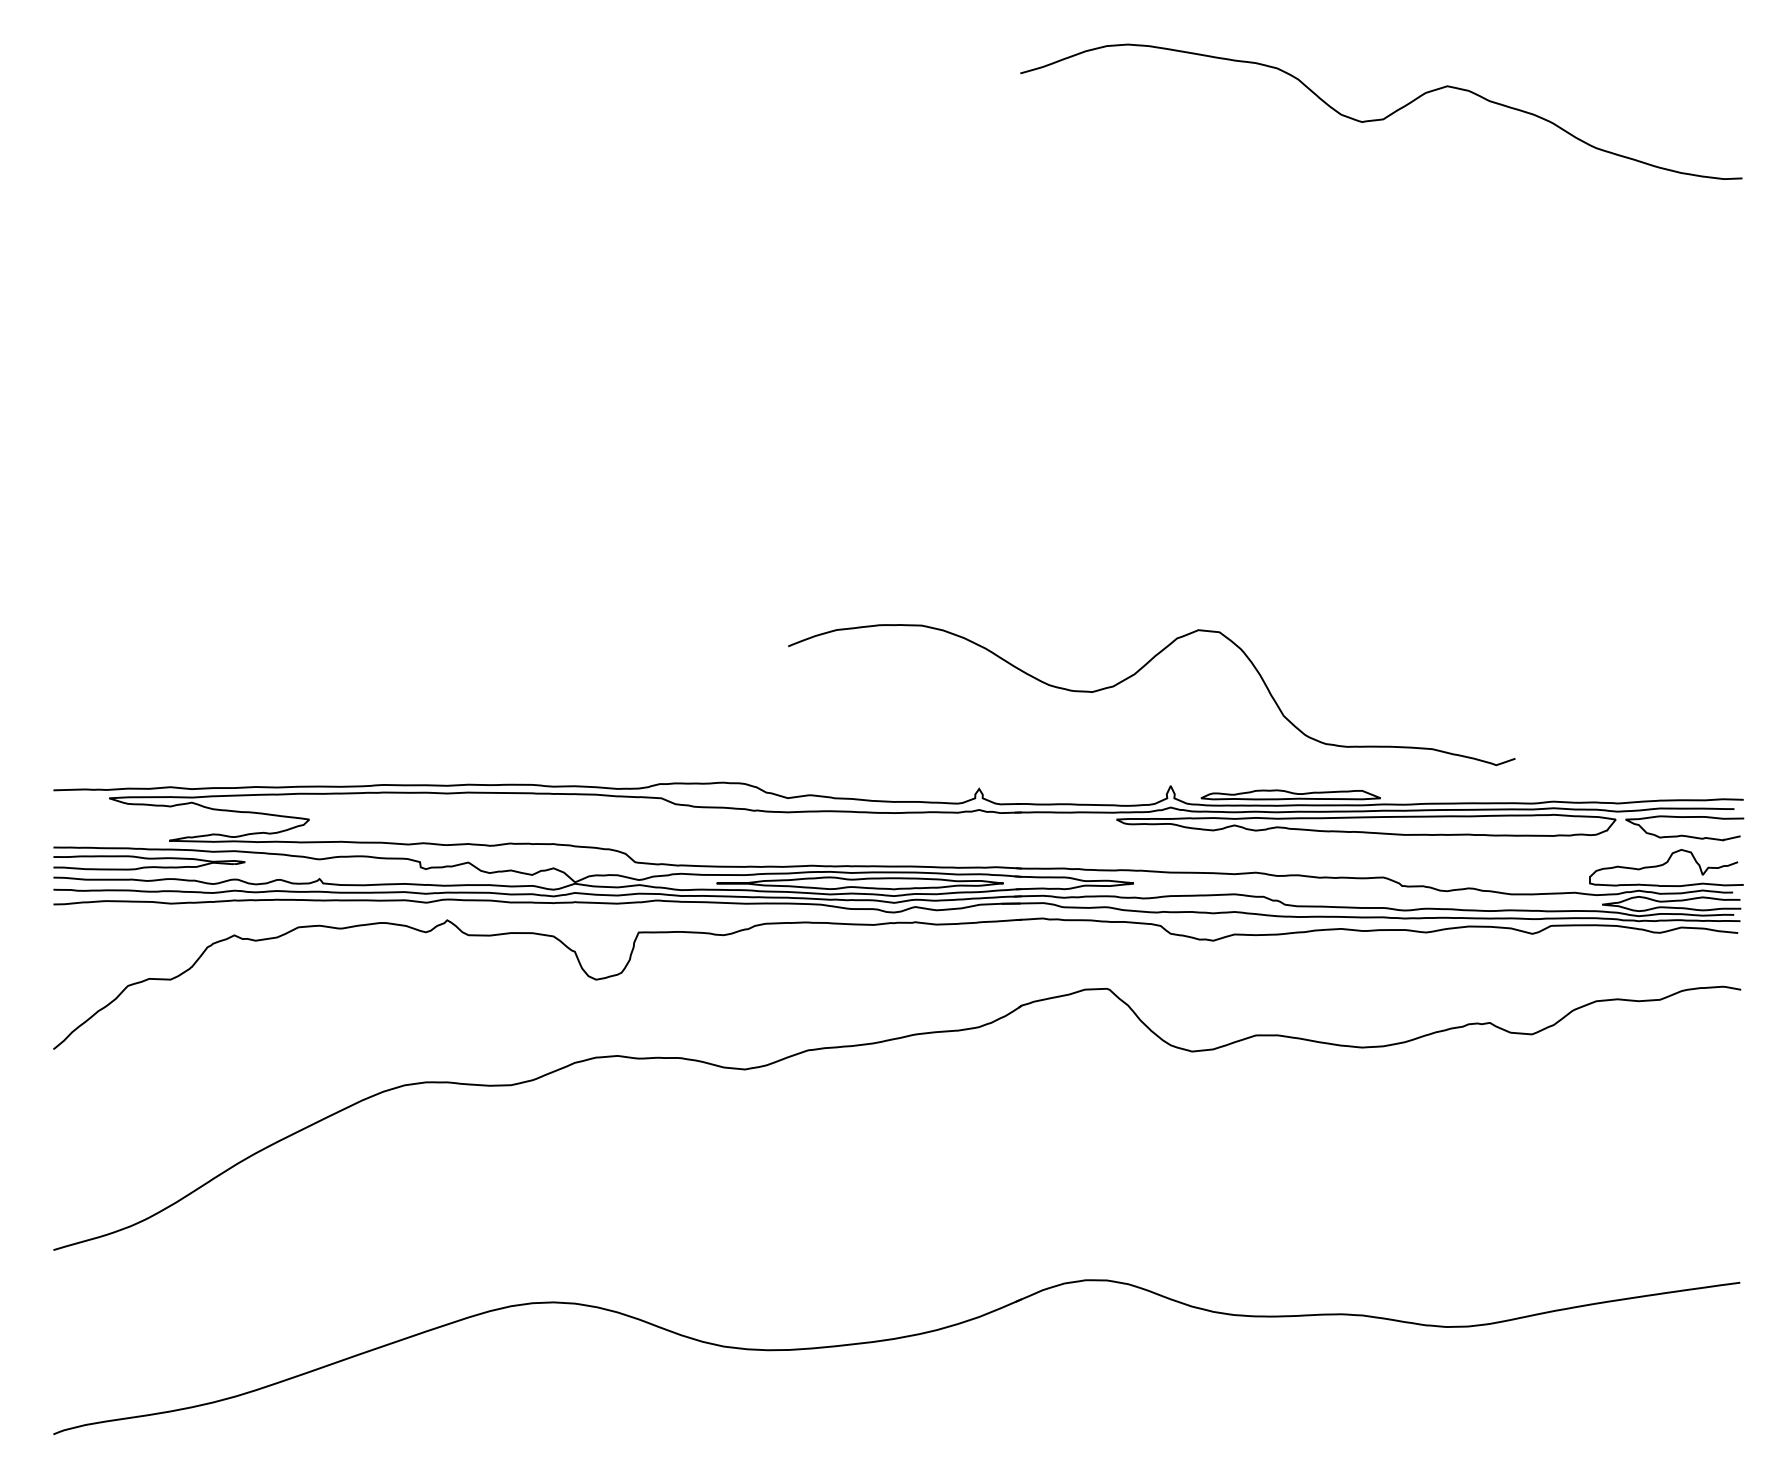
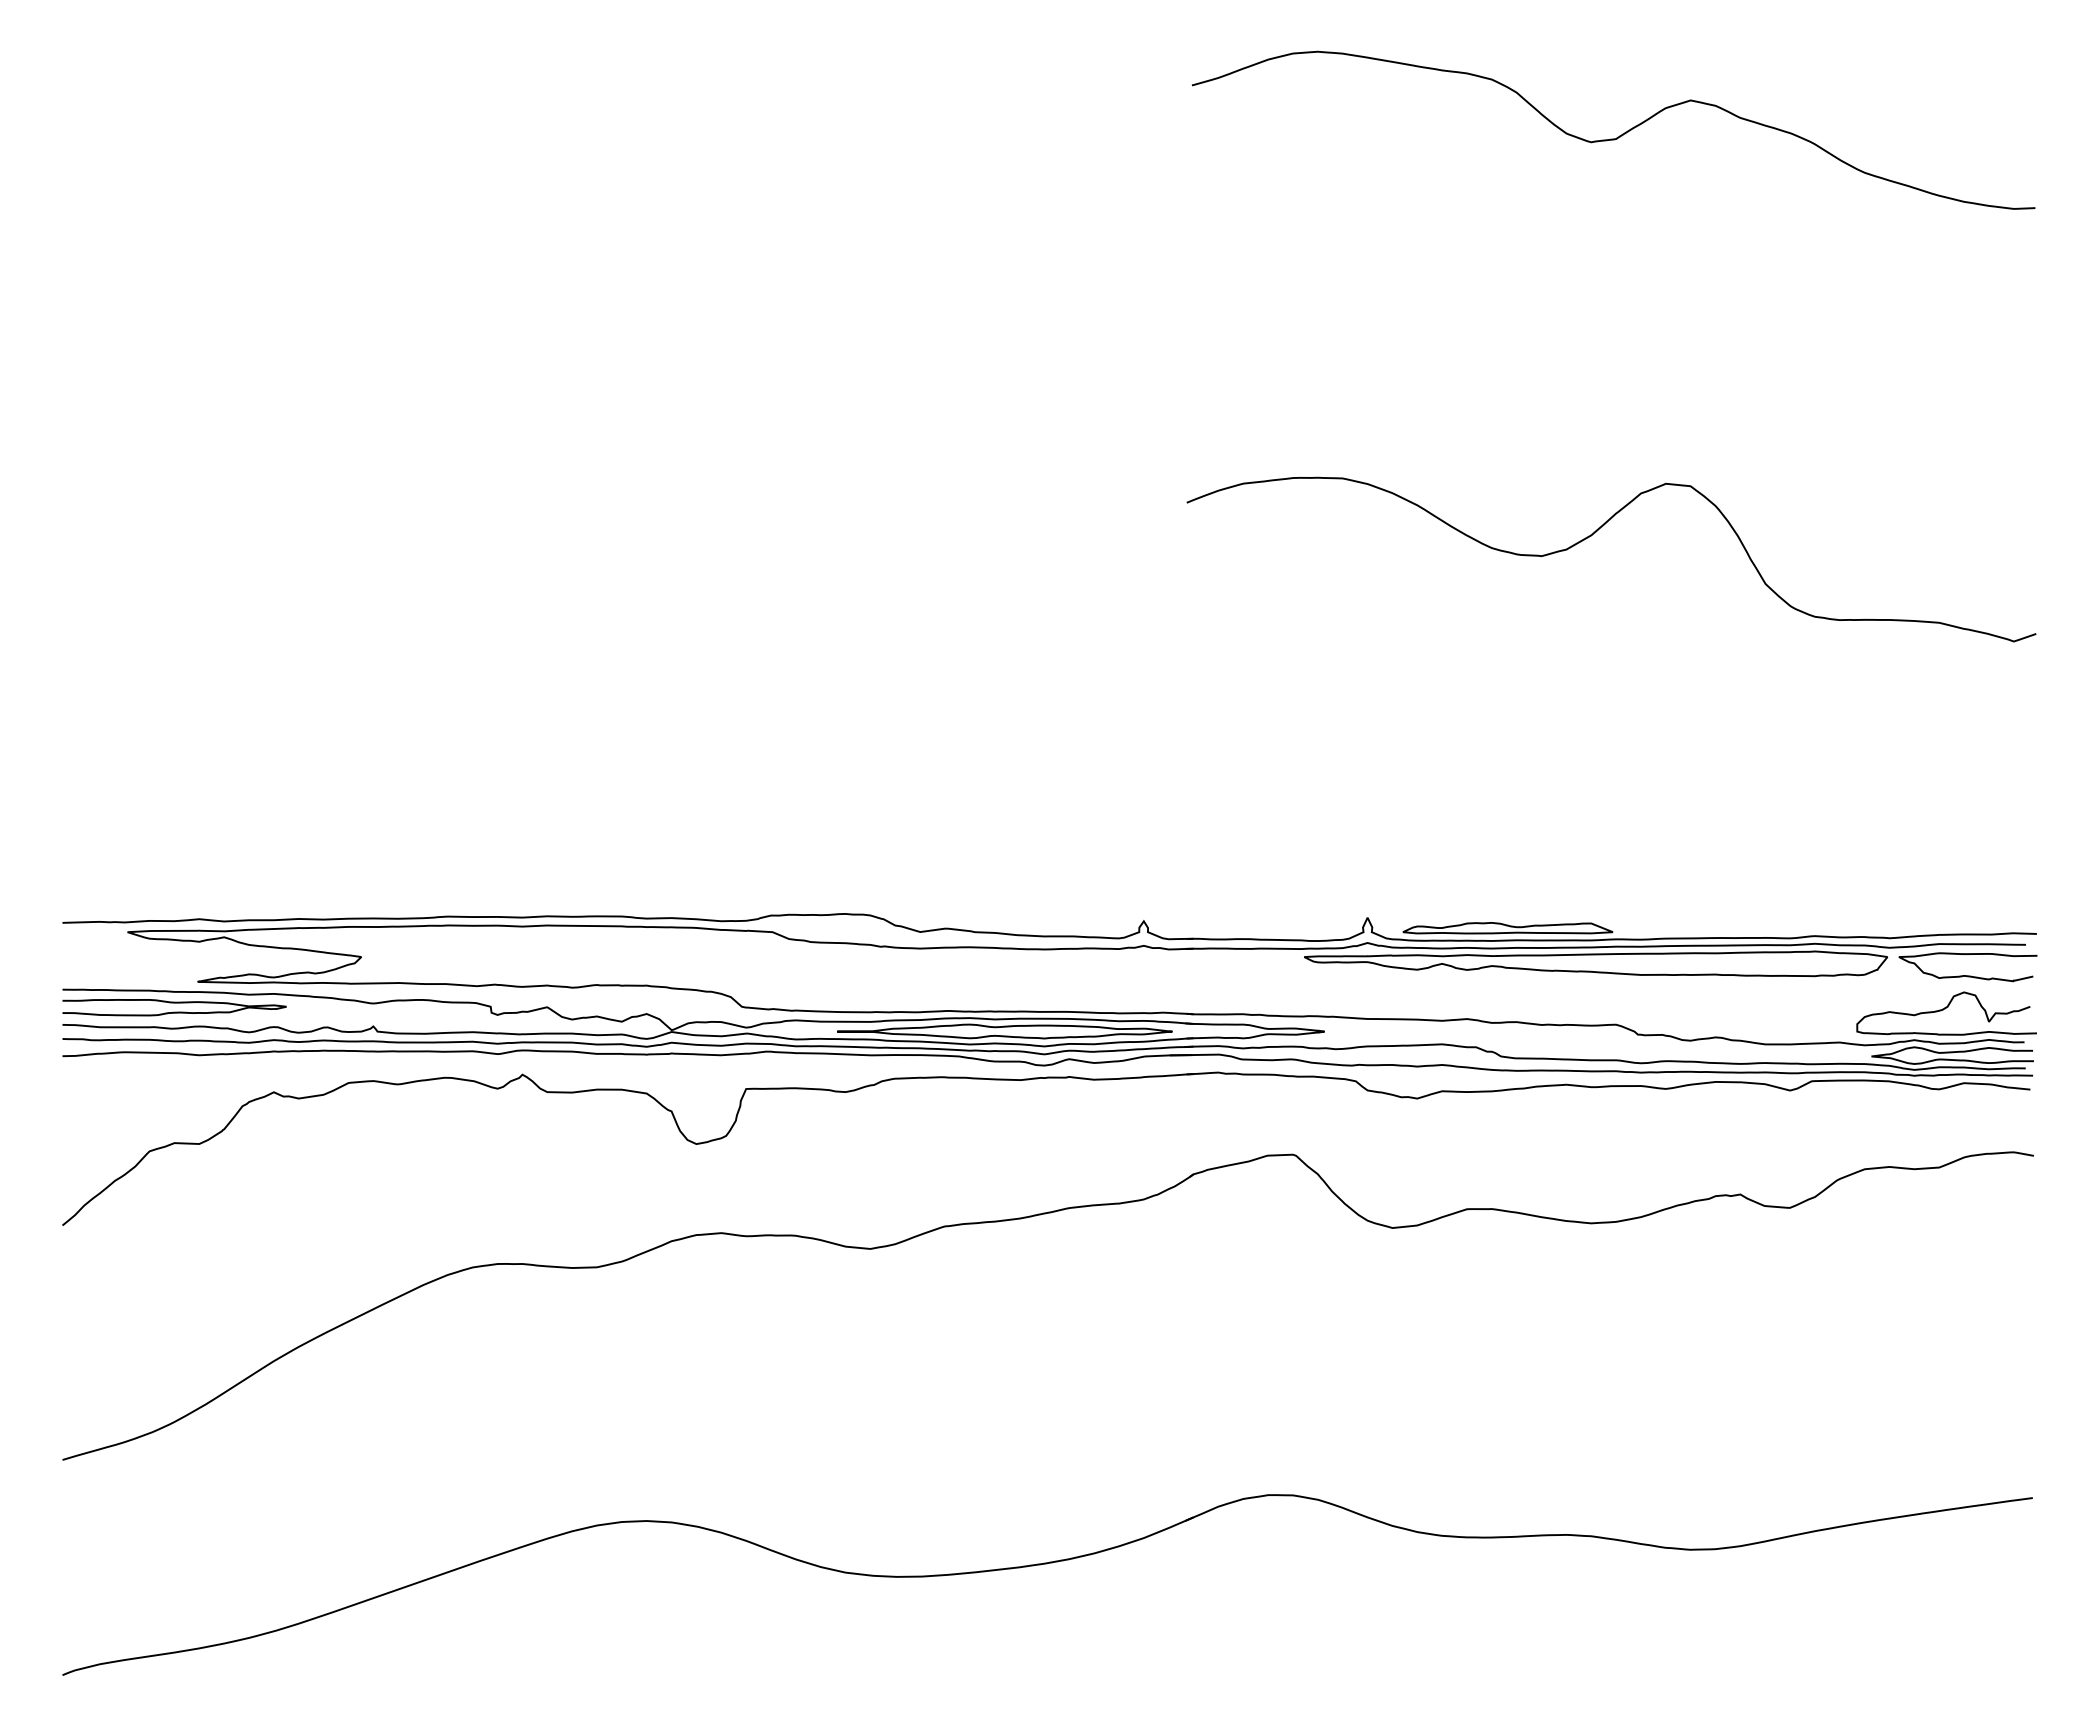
curve: (1134, 675) -> (1591, 536), moved

